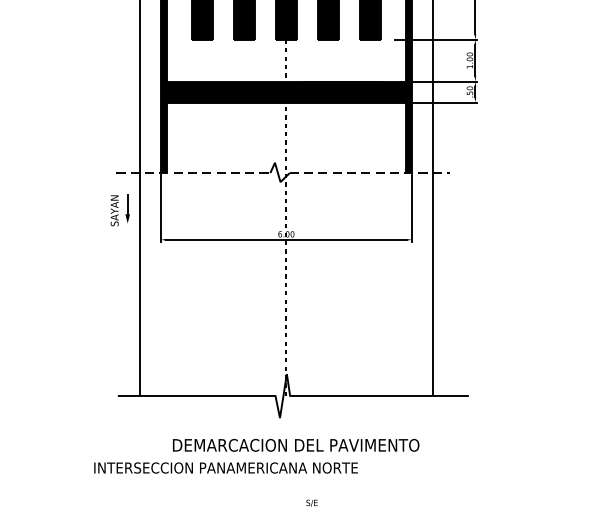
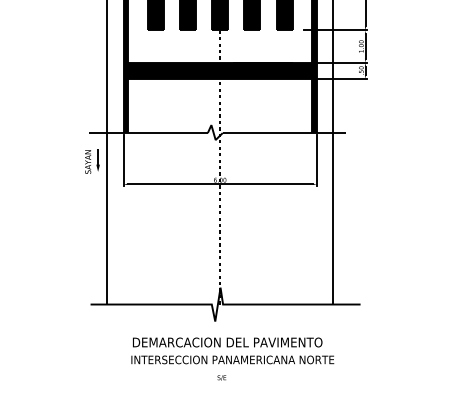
line: (194, 173) -> (149, 133), dashed -> solid
line: (370, 173) -> (284, 133), dashed -> solid
text: (225, 467) -> (232, 359), moved
text: (311, 502) -> (221, 377), moved

